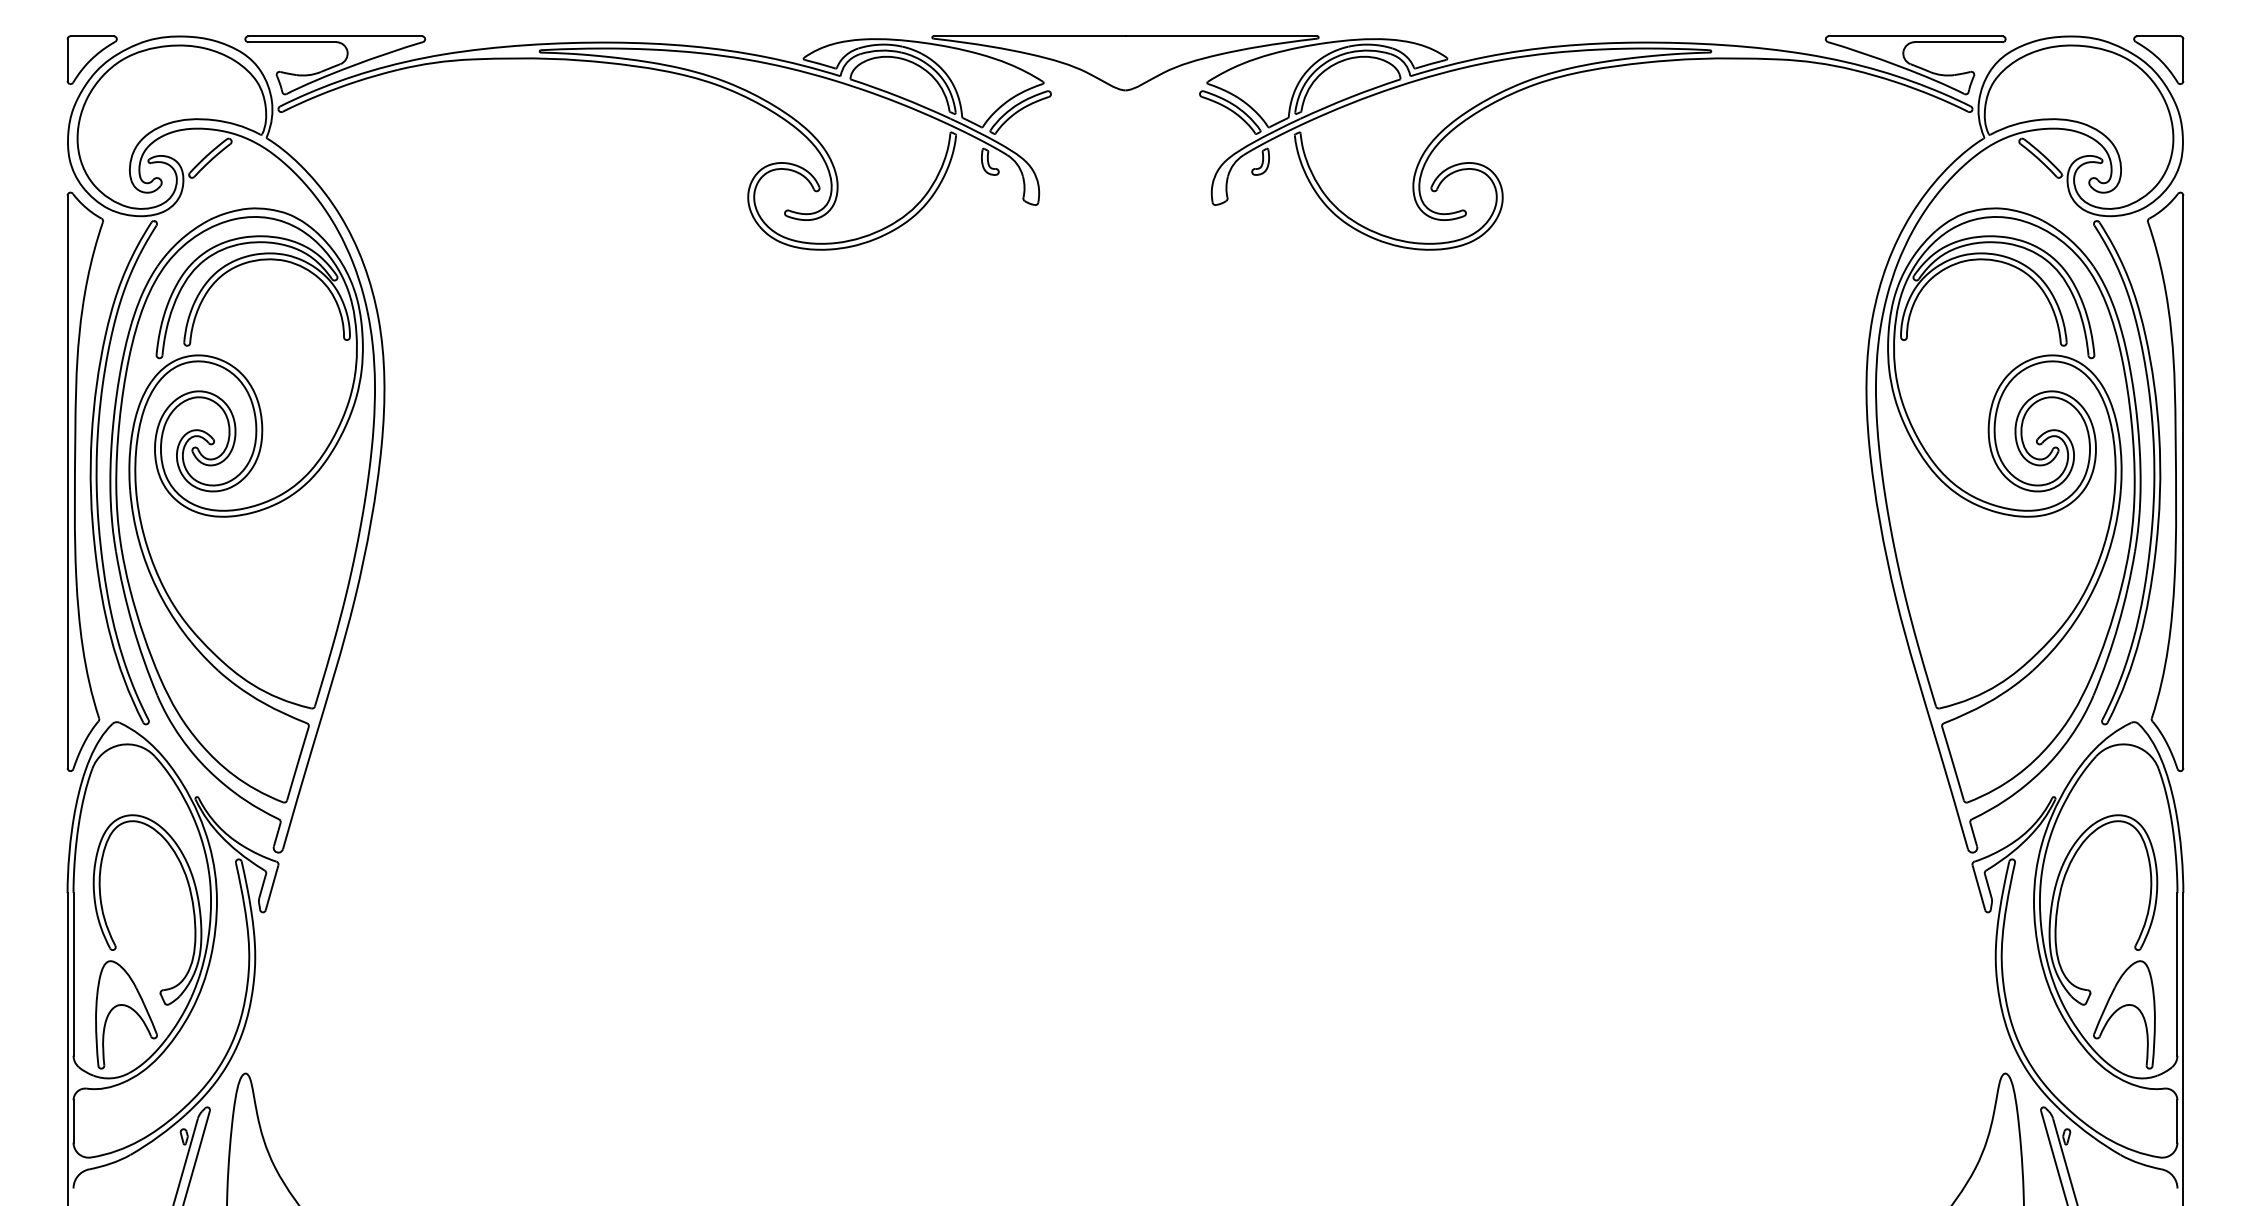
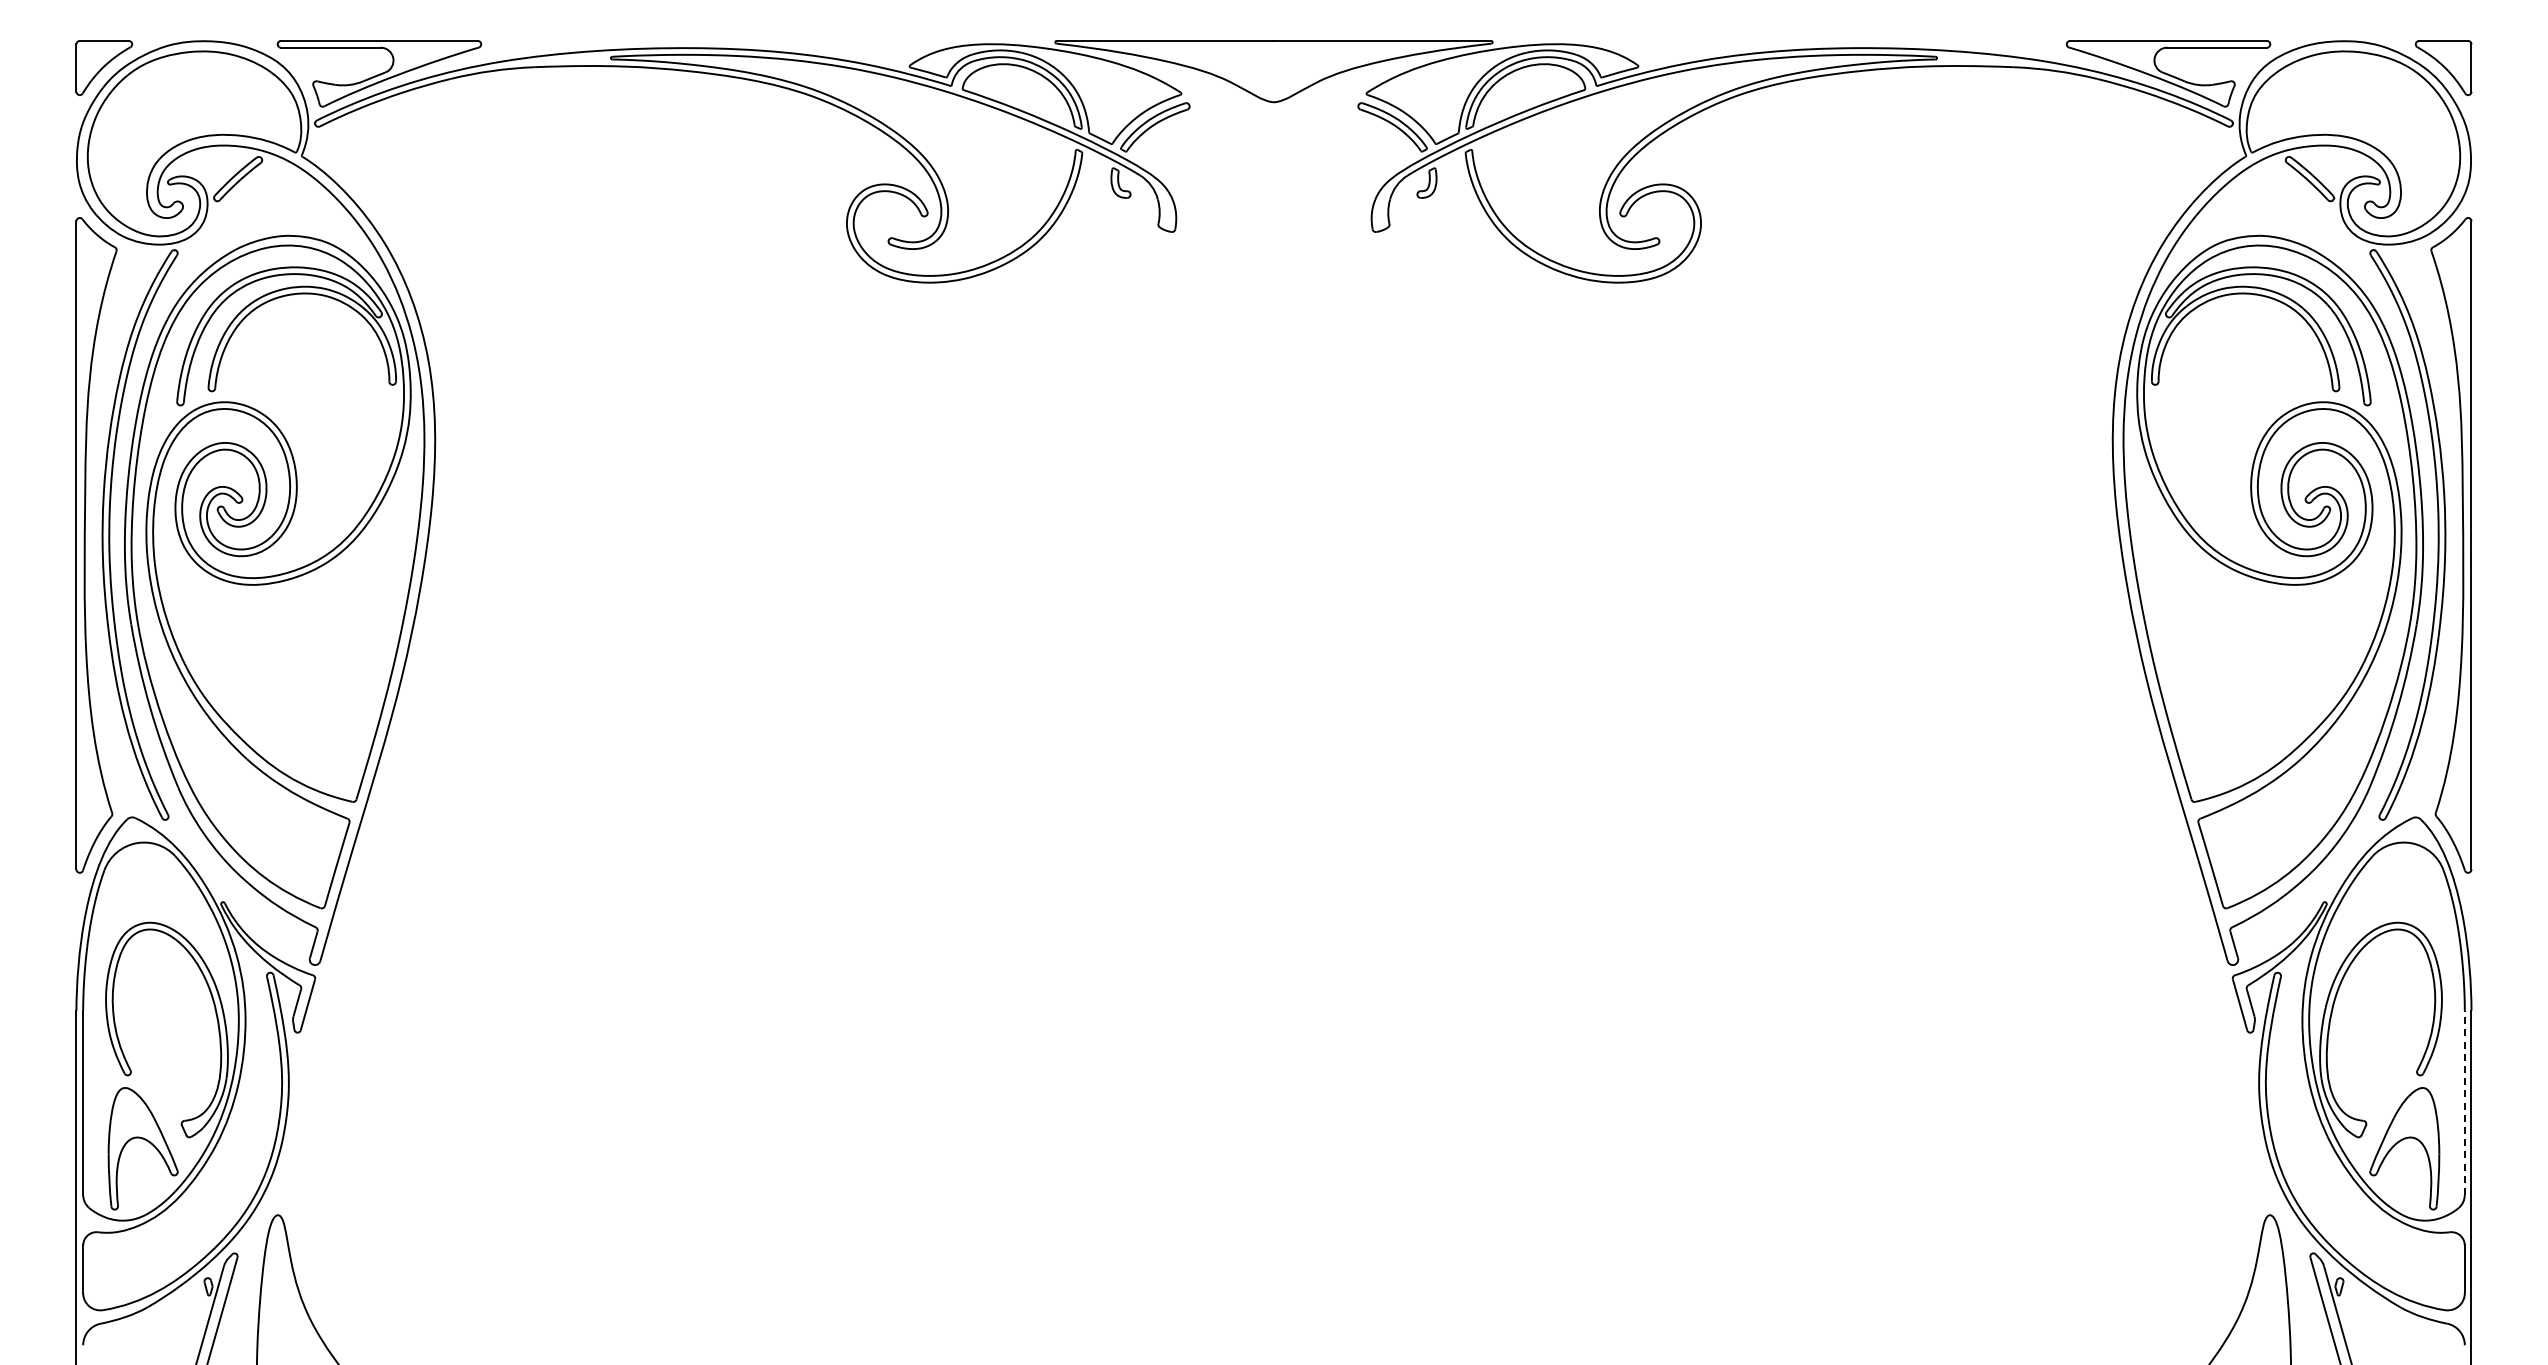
line: (2177, 974) -> (2464, 1102), solid -> dashed

